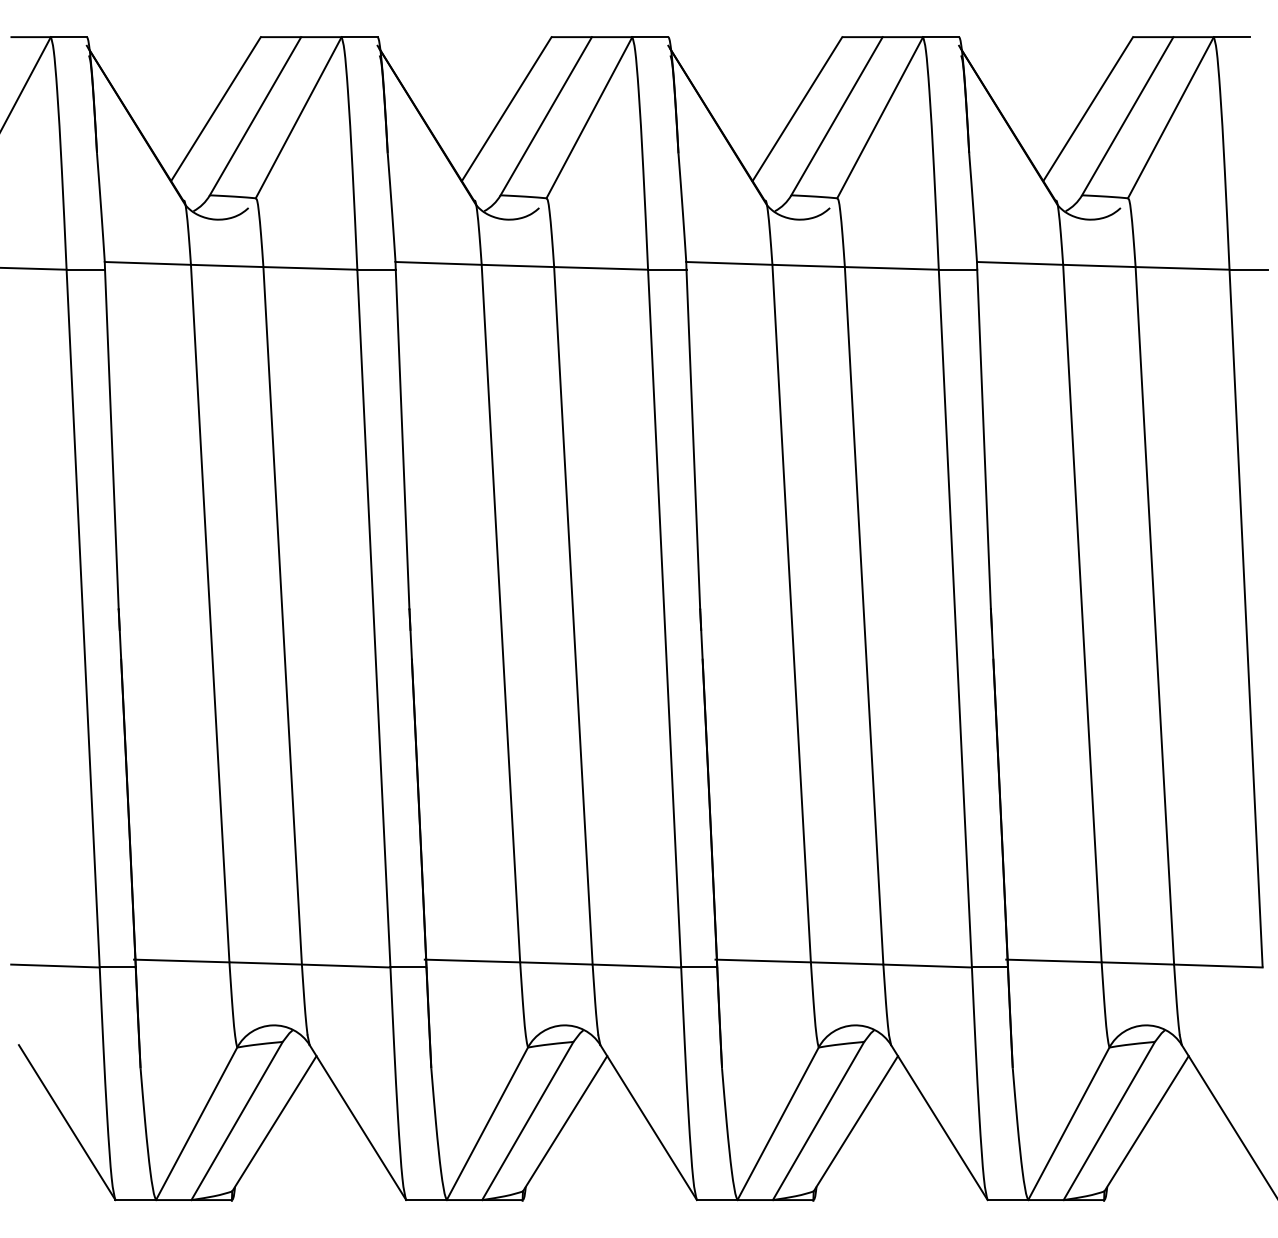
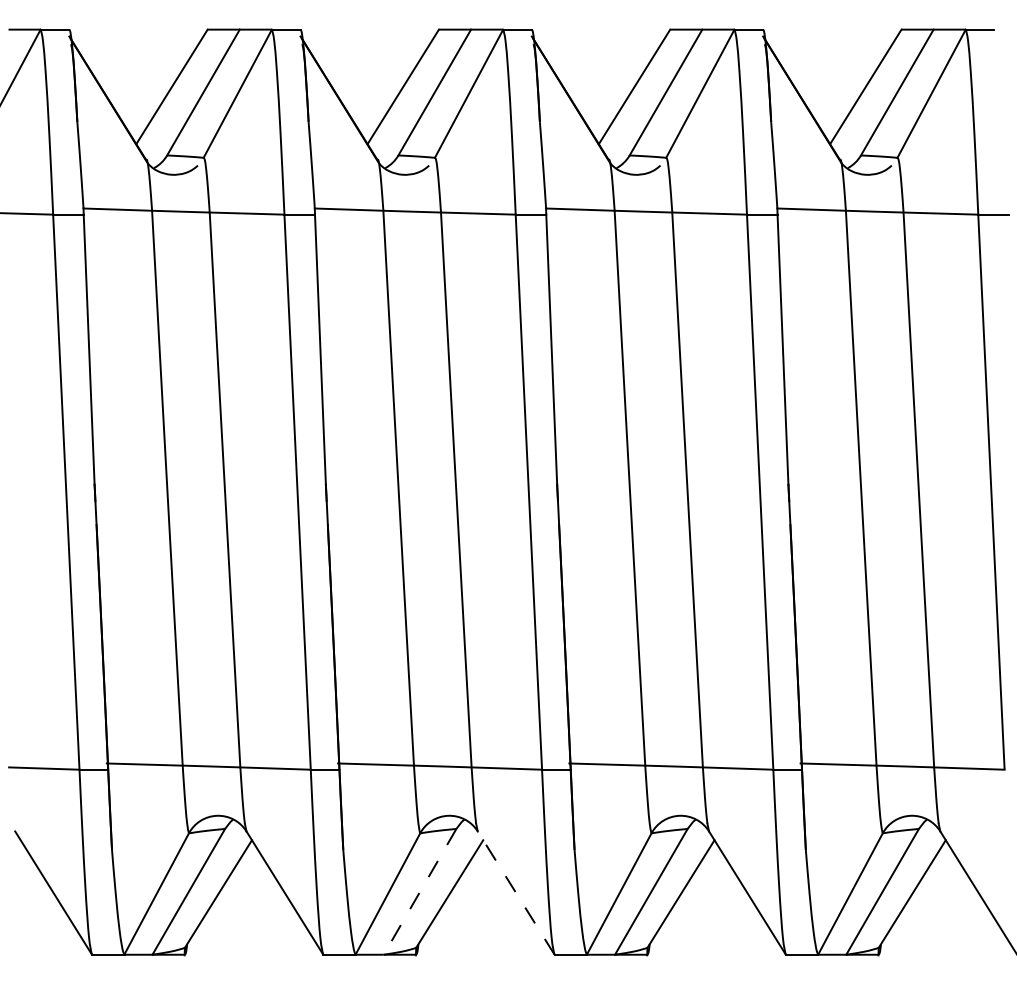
line: (527, 1121) -> (419, 892), solid -> dashed
line: (648, 1122) -> (516, 893), solid -> dashed

